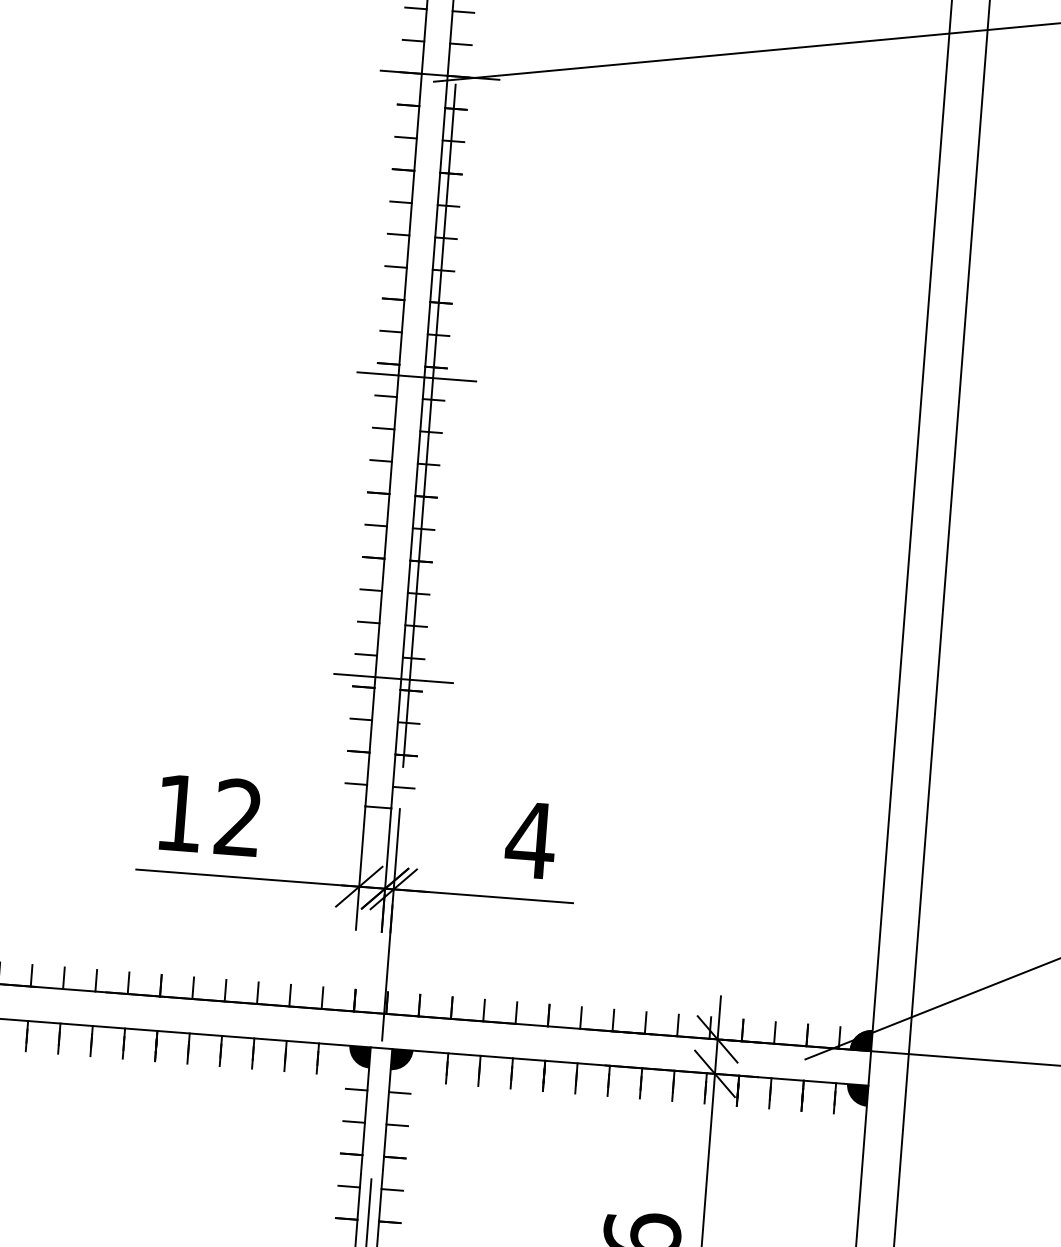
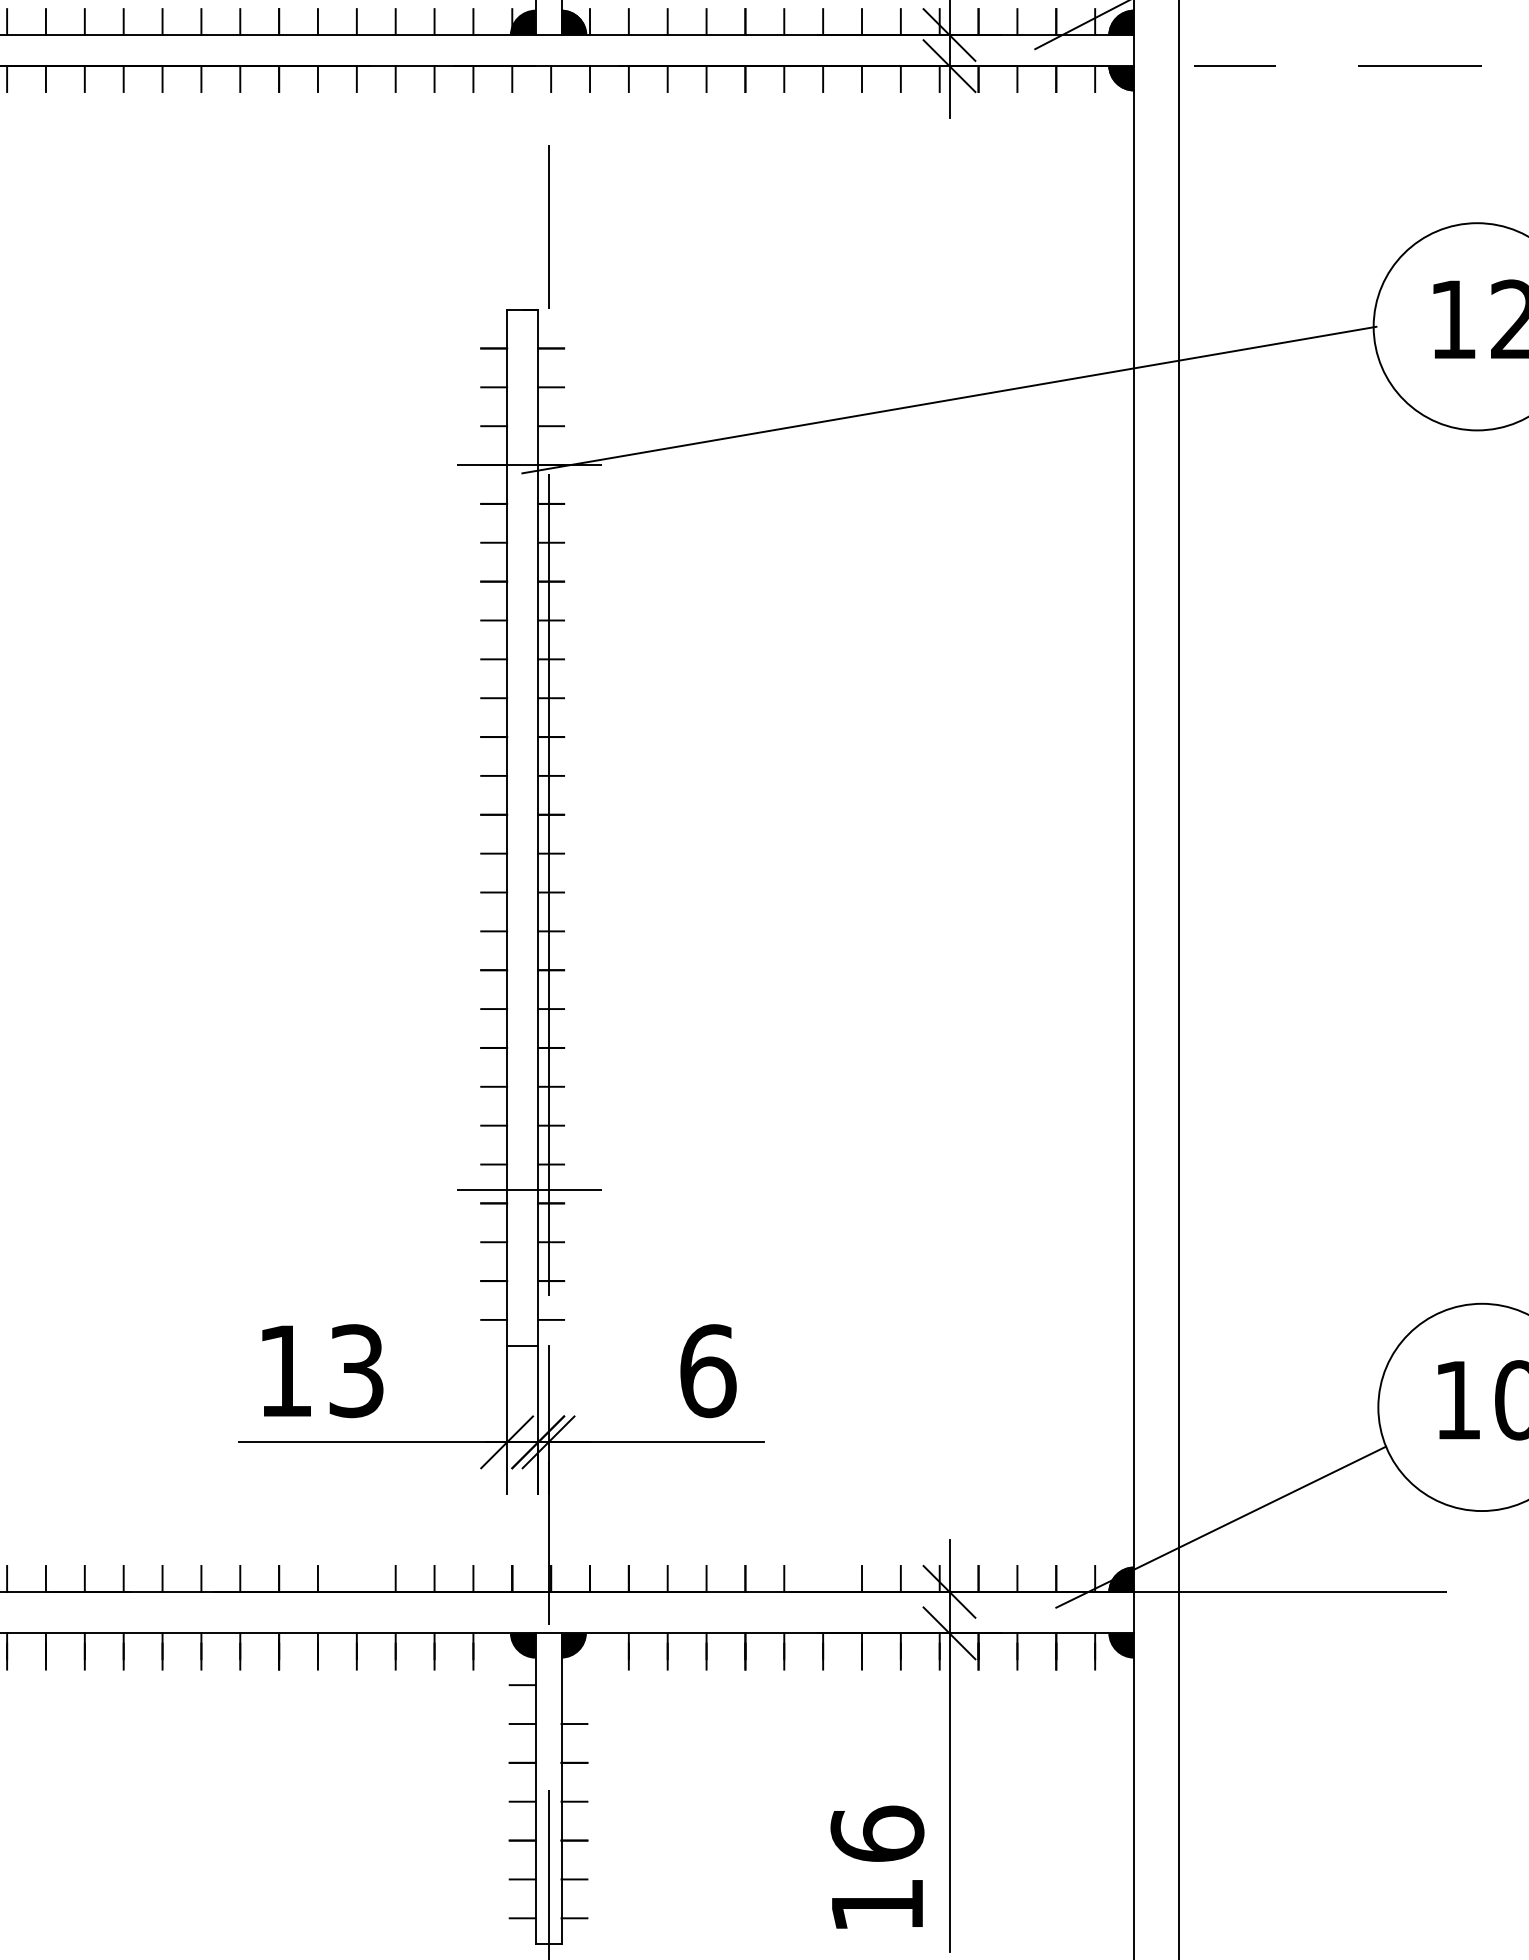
line: (416, 376) -> (528, 827), removed
text: (238, 818) -> (356, 1371), 12 -> 13
text: (530, 840) -> (707, 1371), 4 -> 6
line: (225, 990) -> (356, 1578), removed
line: (613, 1020) -> (823, 1578), removed
line: (399, 1093) -> (574, 1685), removed

